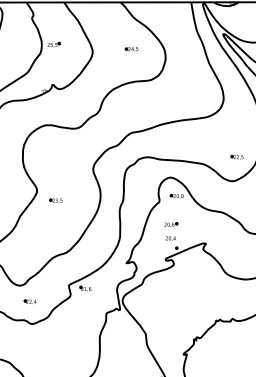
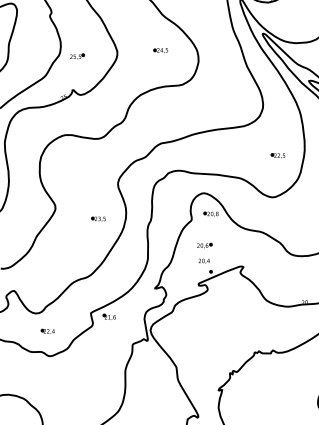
part: (54, 44) -> (77, 56), moved
part: (236, 157) -> (277, 155), moved
part: (55, 200) -> (98, 218), moved

